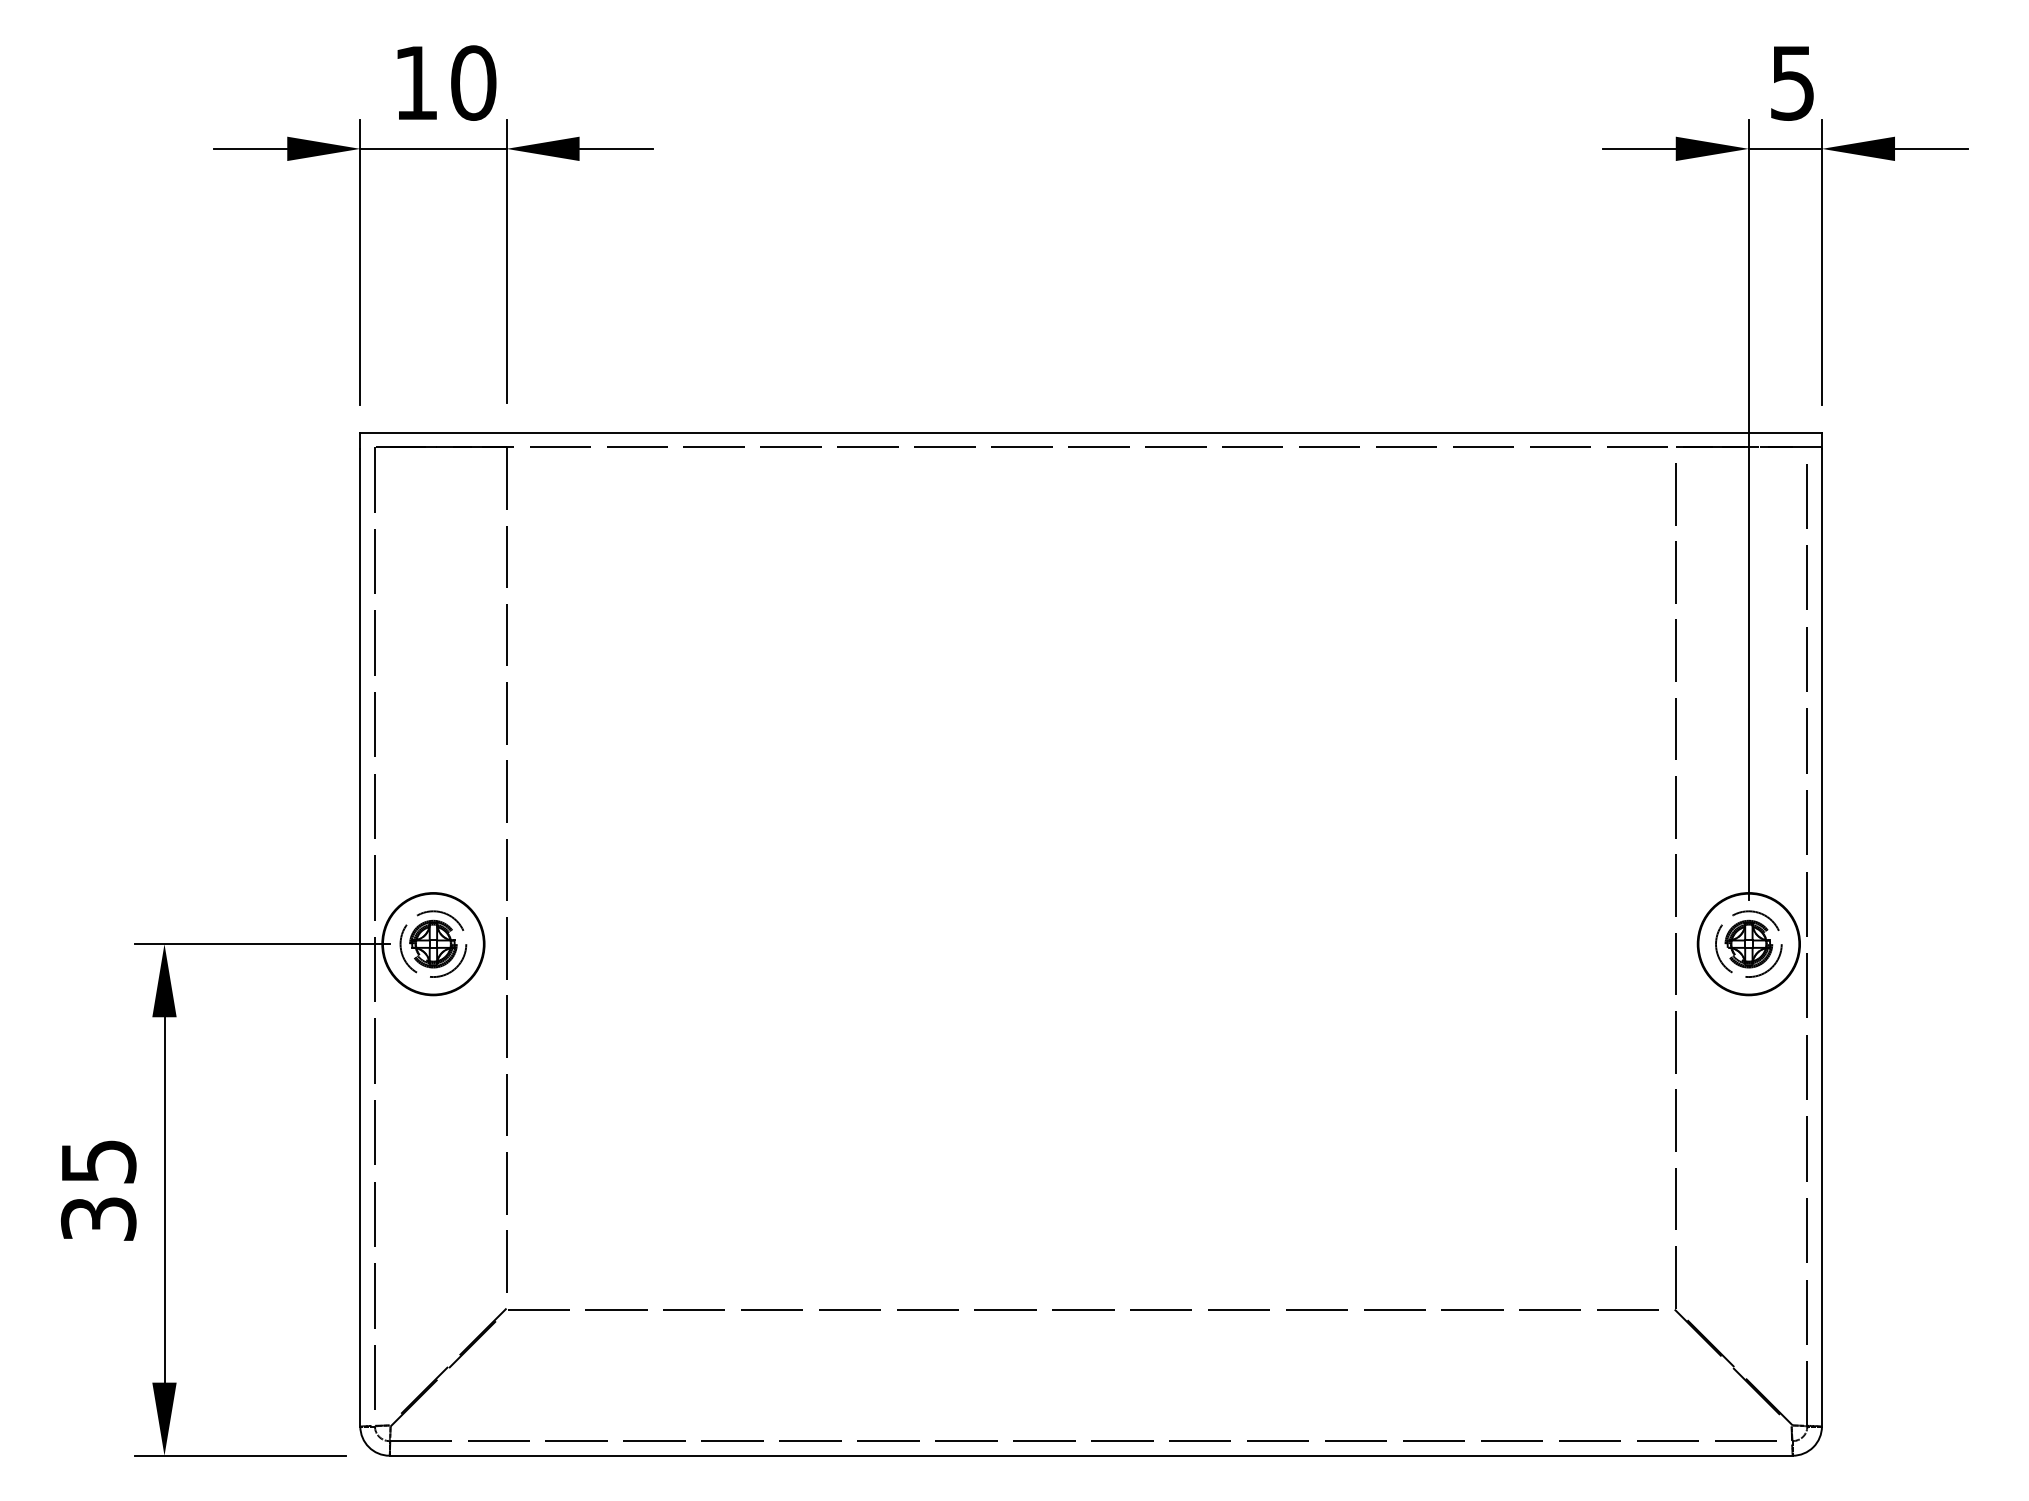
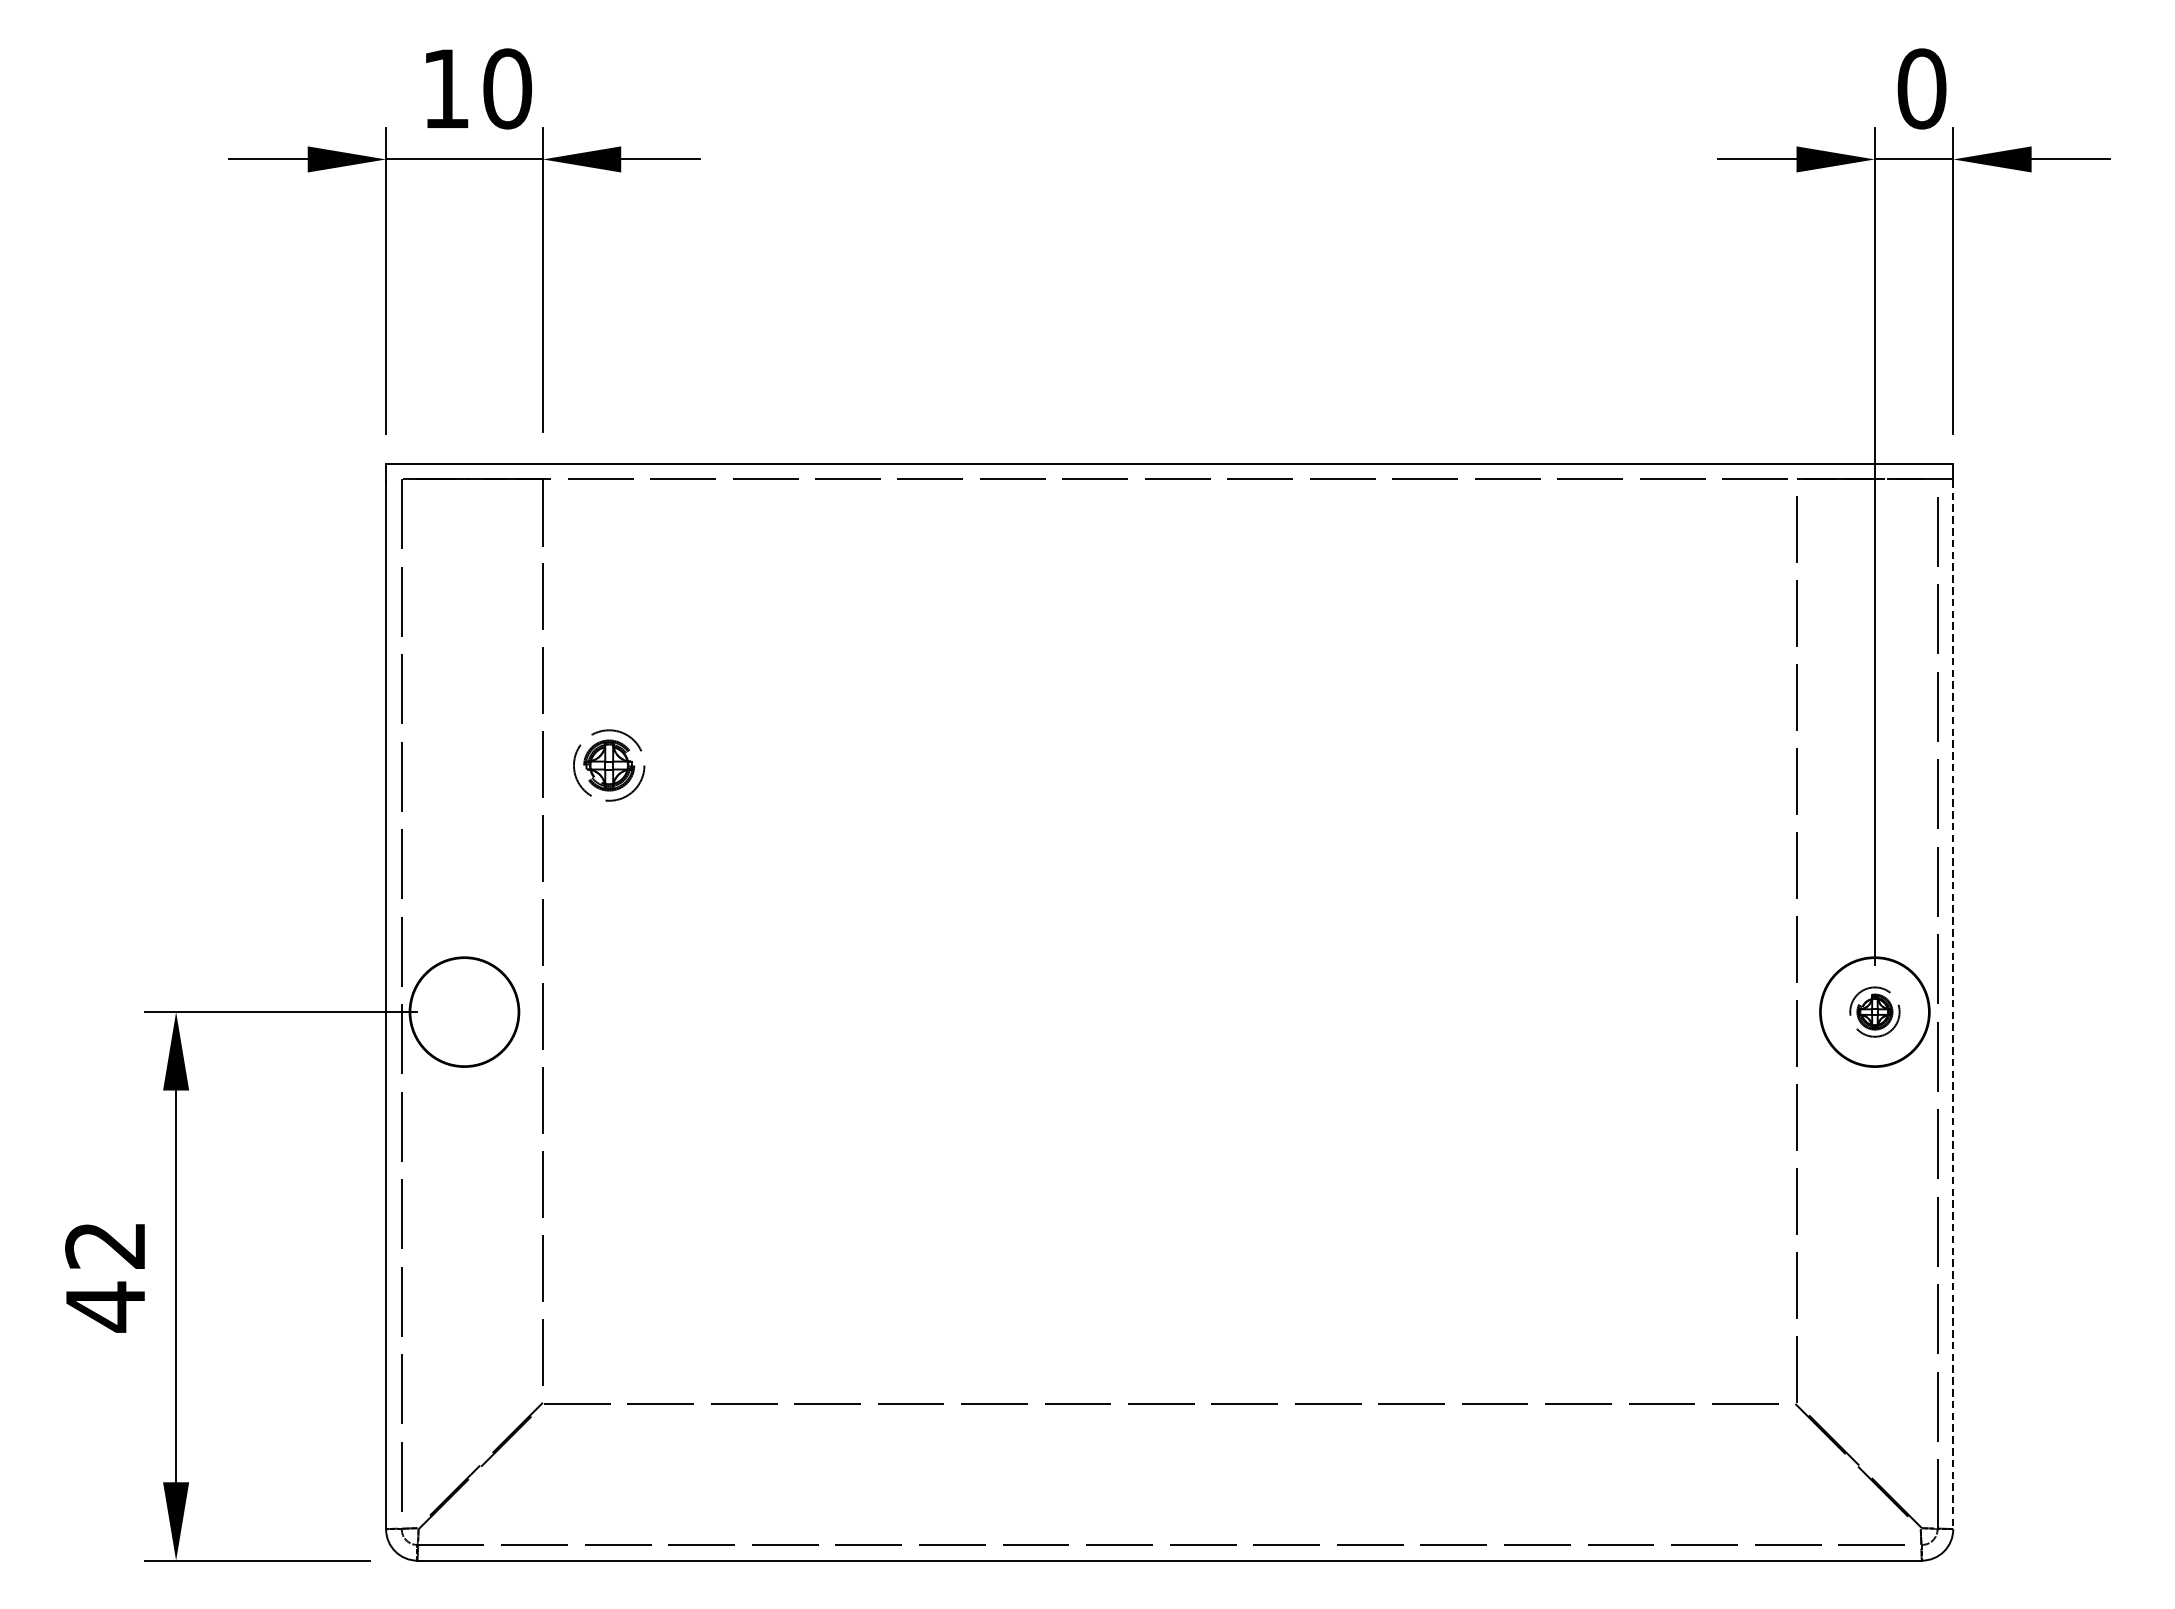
text: (1792, 82) -> (1921, 88), 5 -> 0
line: (1821, 937) -> (1952, 1005), solid -> dashed
part: (433, 943) -> (609, 764), moved
part: (1748, 943) -> (1874, 1011), size x0.7
text: (98, 1191) -> (105, 1277), 35 -> 42

